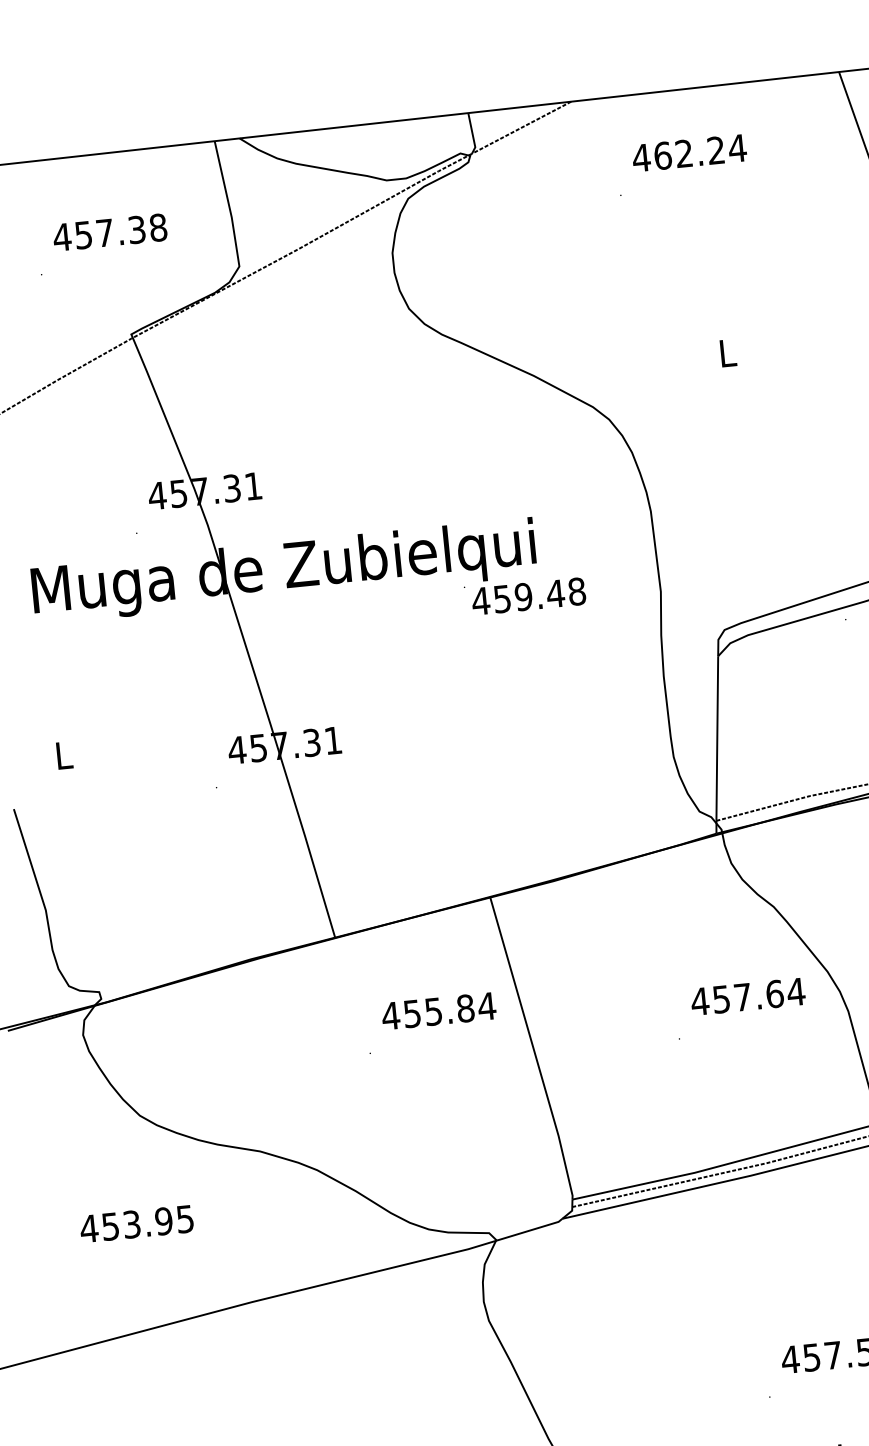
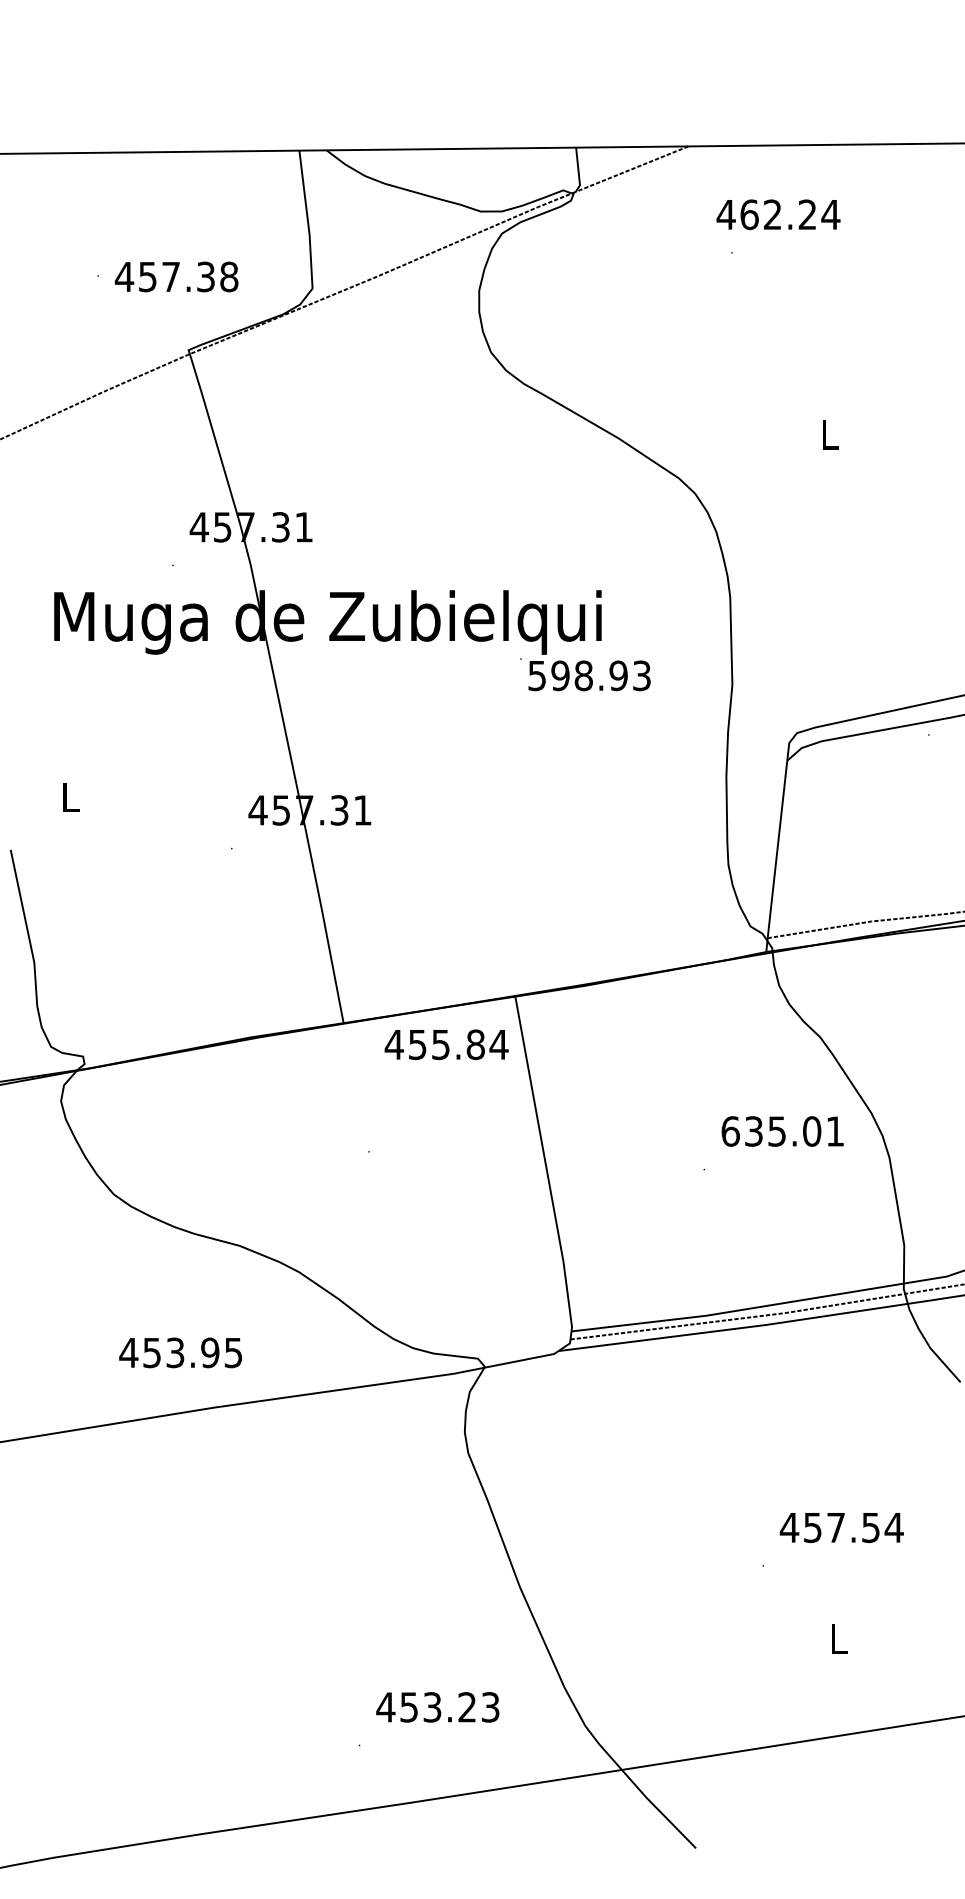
text: (689, 152) -> (778, 214), moved
text: (109, 232) -> (176, 276), moved
text: (528, 596) -> (589, 675), 459.48 -> 598.93
text: (747, 996) -> (782, 1131), 457.64 -> 635.01
text: (438, 1010) -> (446, 1044), moved
text: (136, 1223) -> (180, 1352), moved

